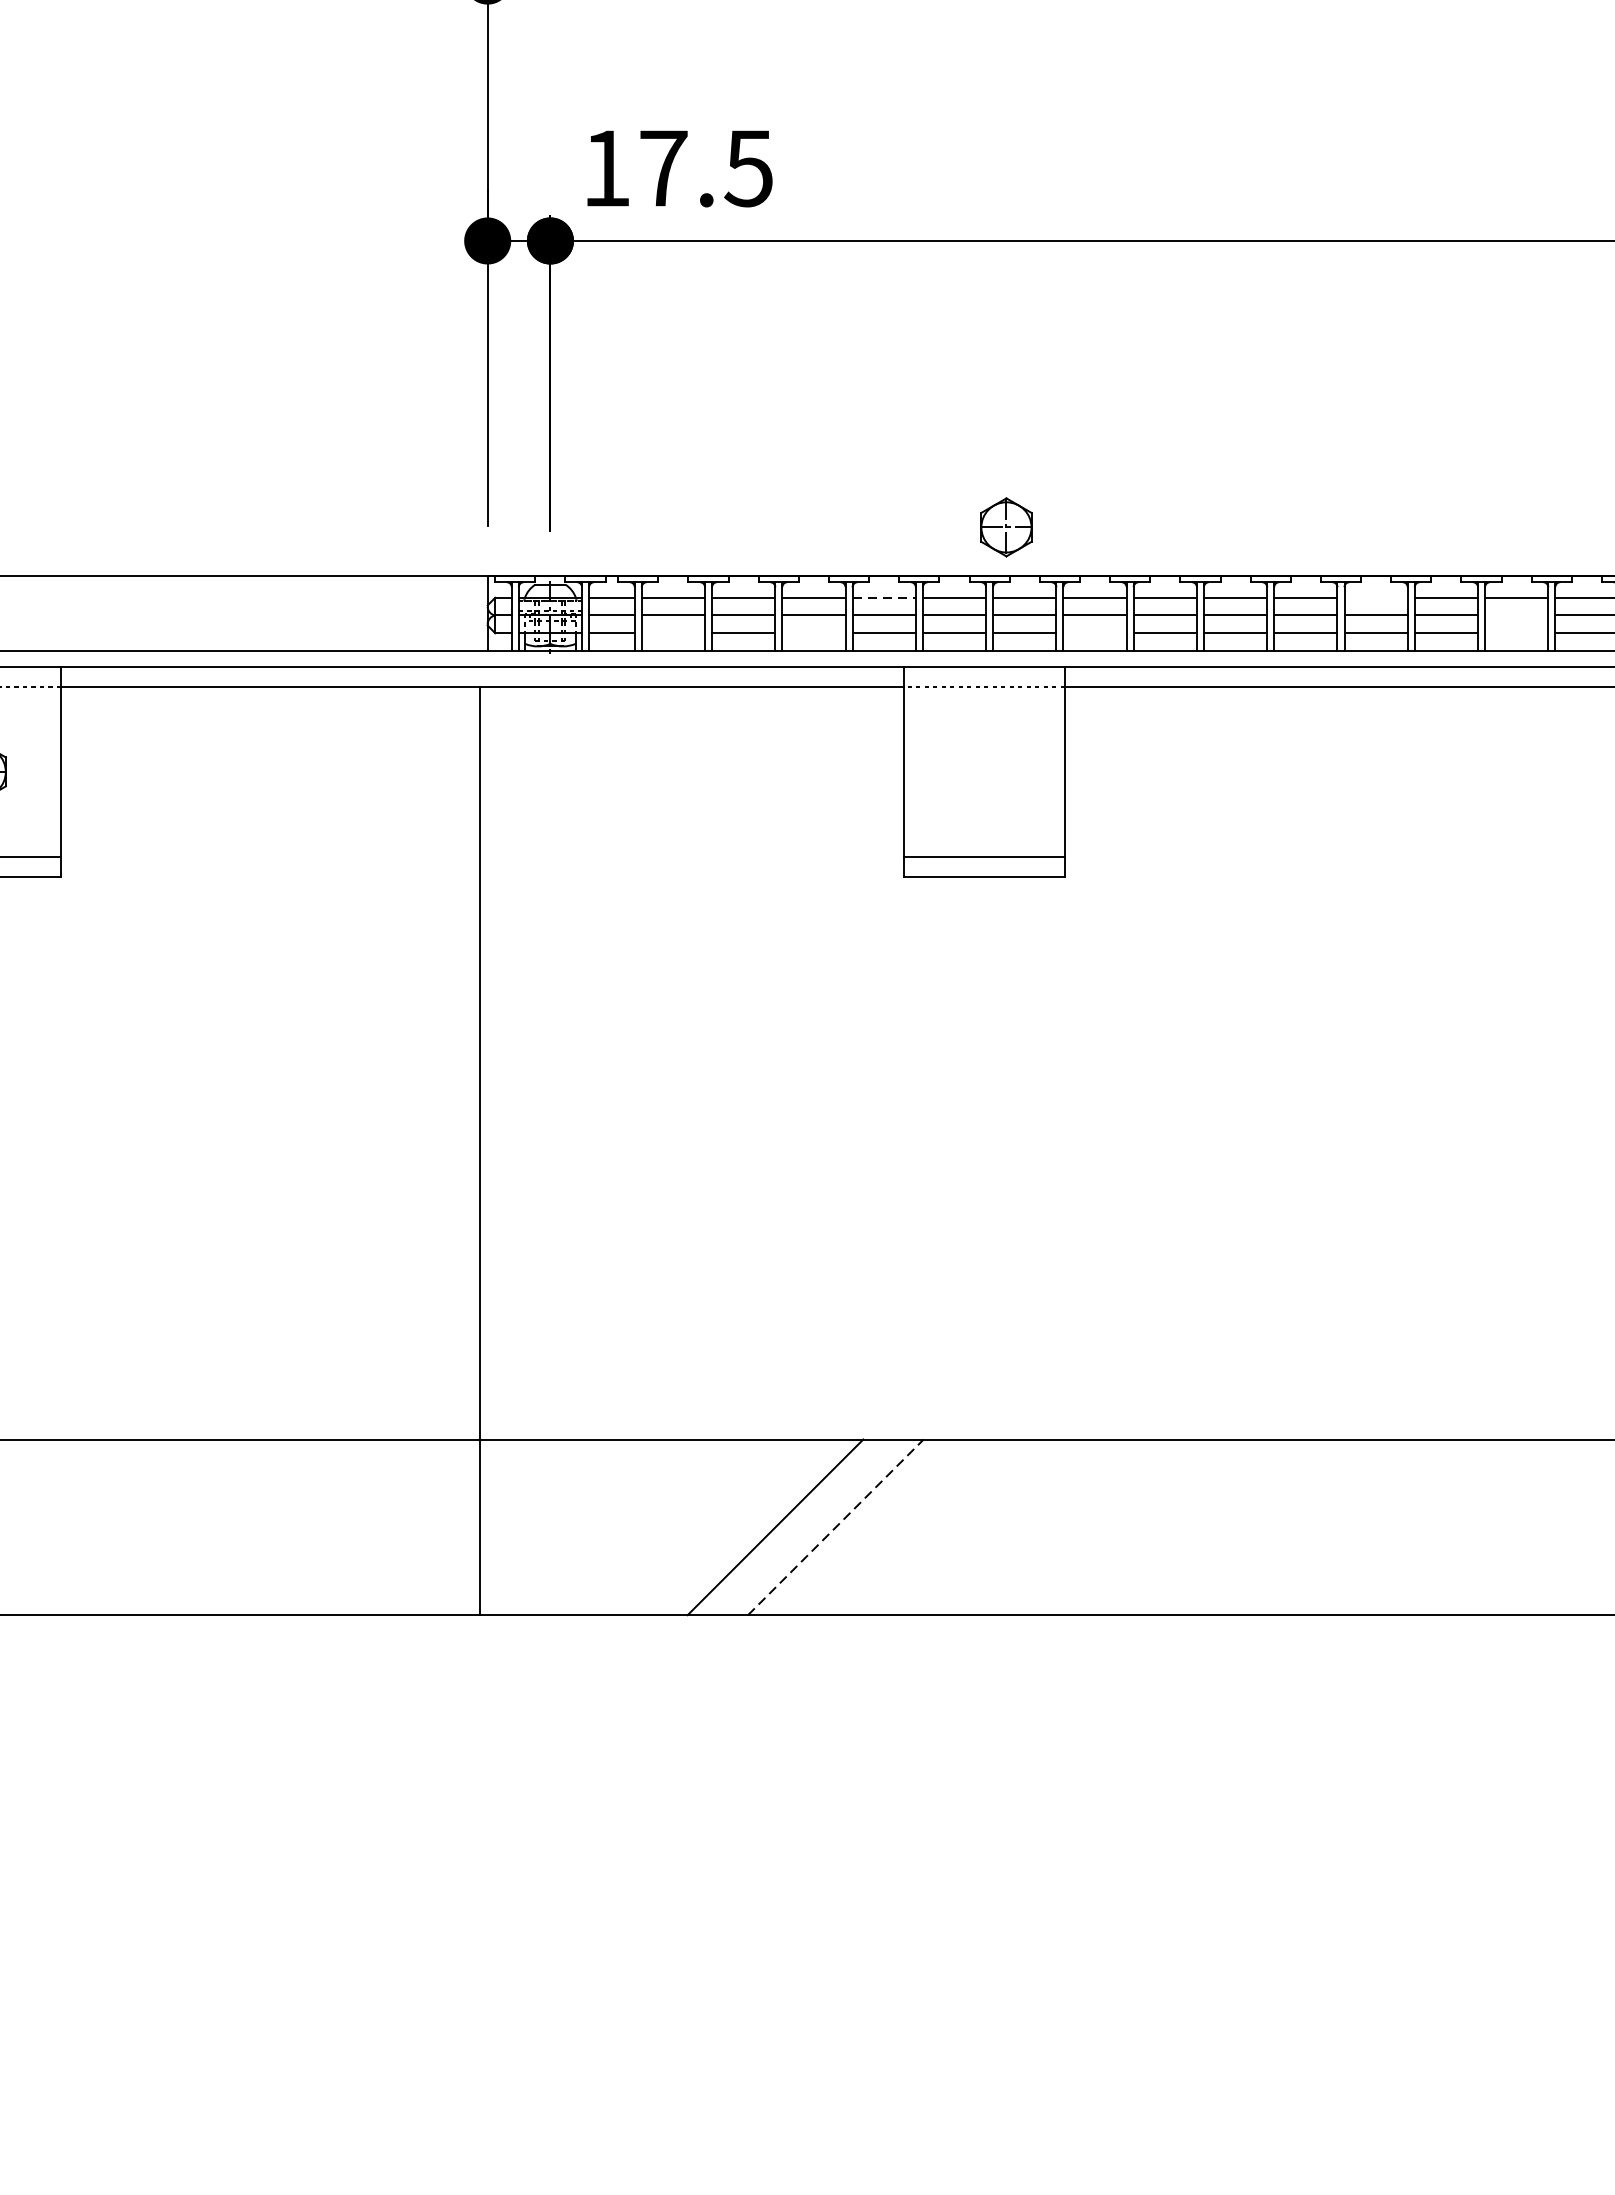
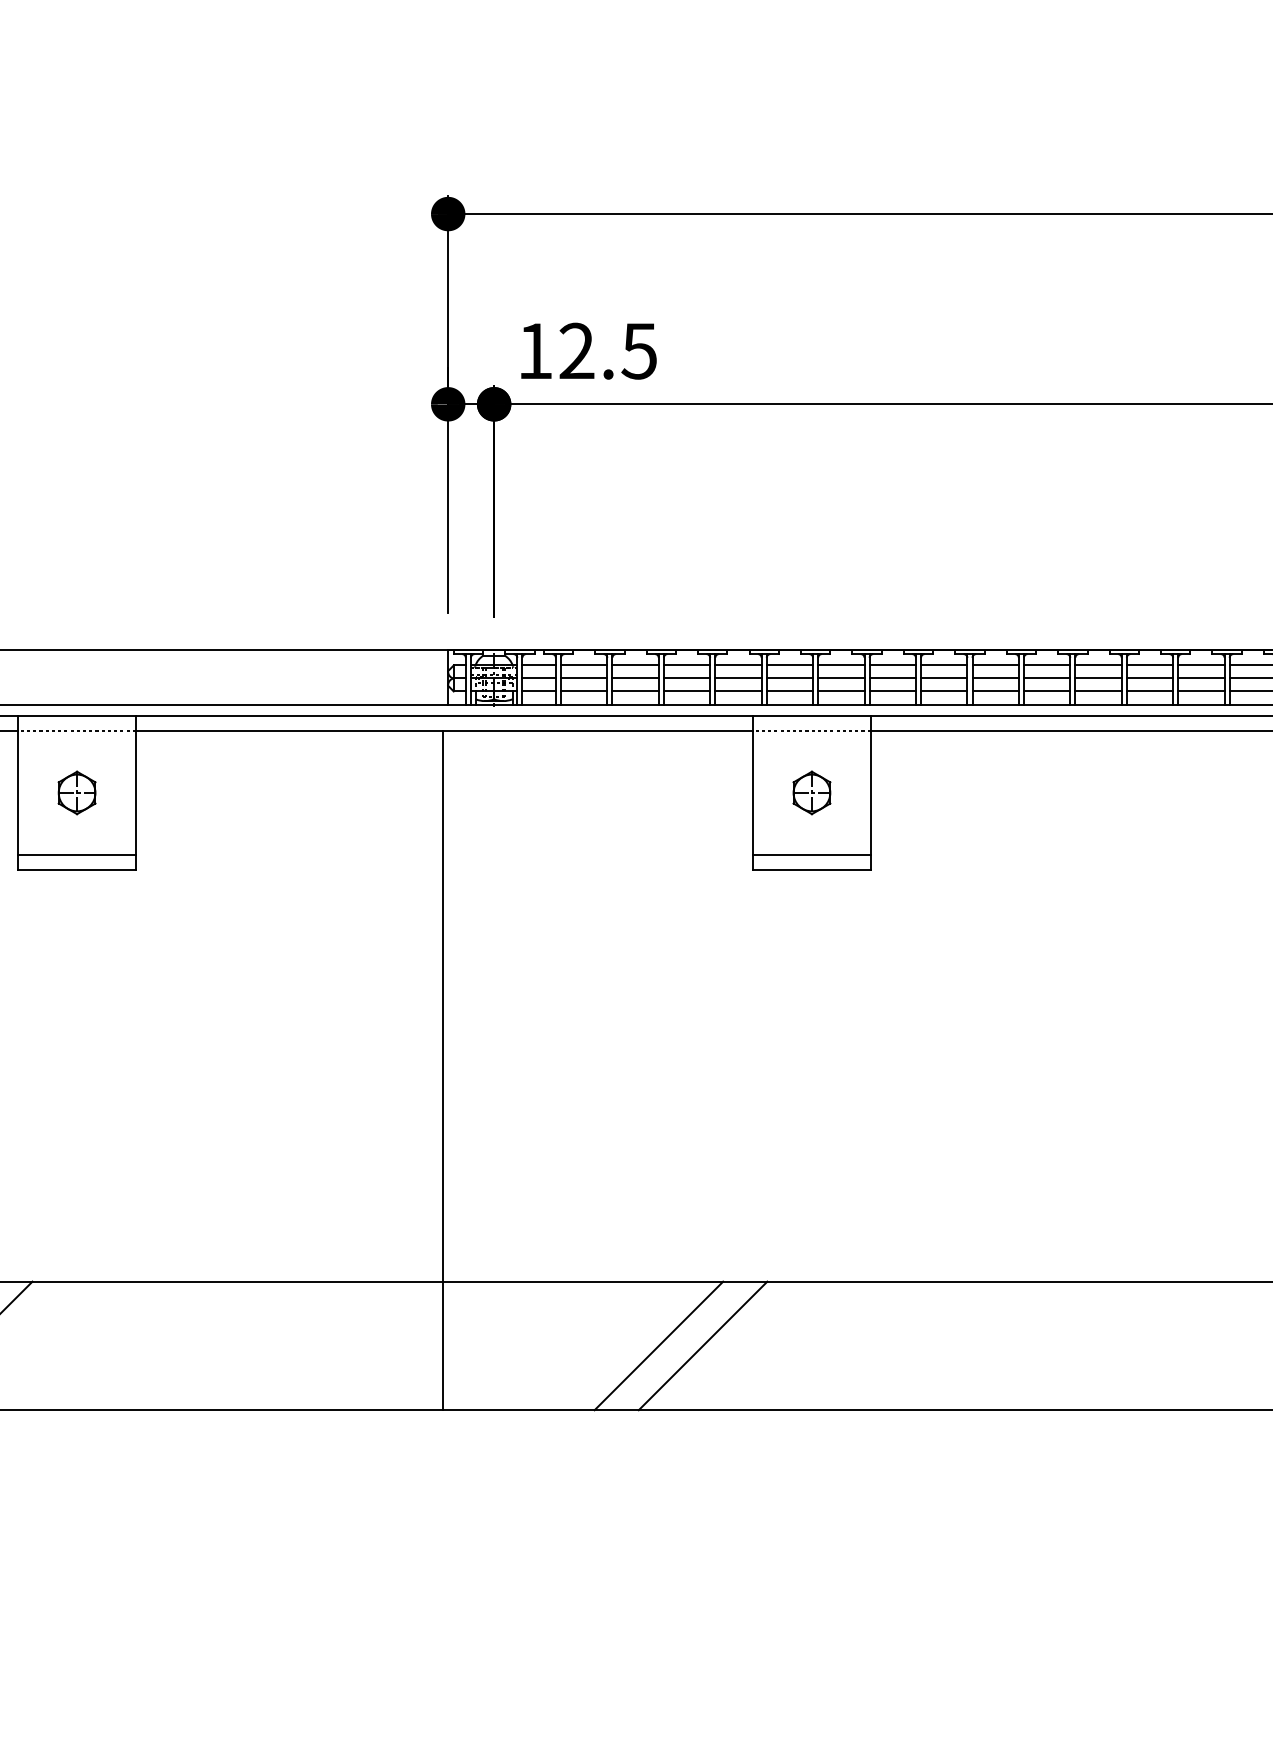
text: (662, 167) -> (576, 350), 17.5 -> 12.5
part: (1005, 526) -> (811, 792), moved
line: (884, 597) -> (738, 665), dashed -> solid
line: (1376, 597) -> (1098, 665), added
line: (1516, 615) -> (1201, 678), added
line: (673, 633) -> (584, 691), added
line: (813, 633) -> (686, 691), added
line: (1094, 633) -> (892, 691), added
line: (1516, 633) -> (1201, 691), added
line: (836, 1526) -> (703, 1345), dashed -> solid

